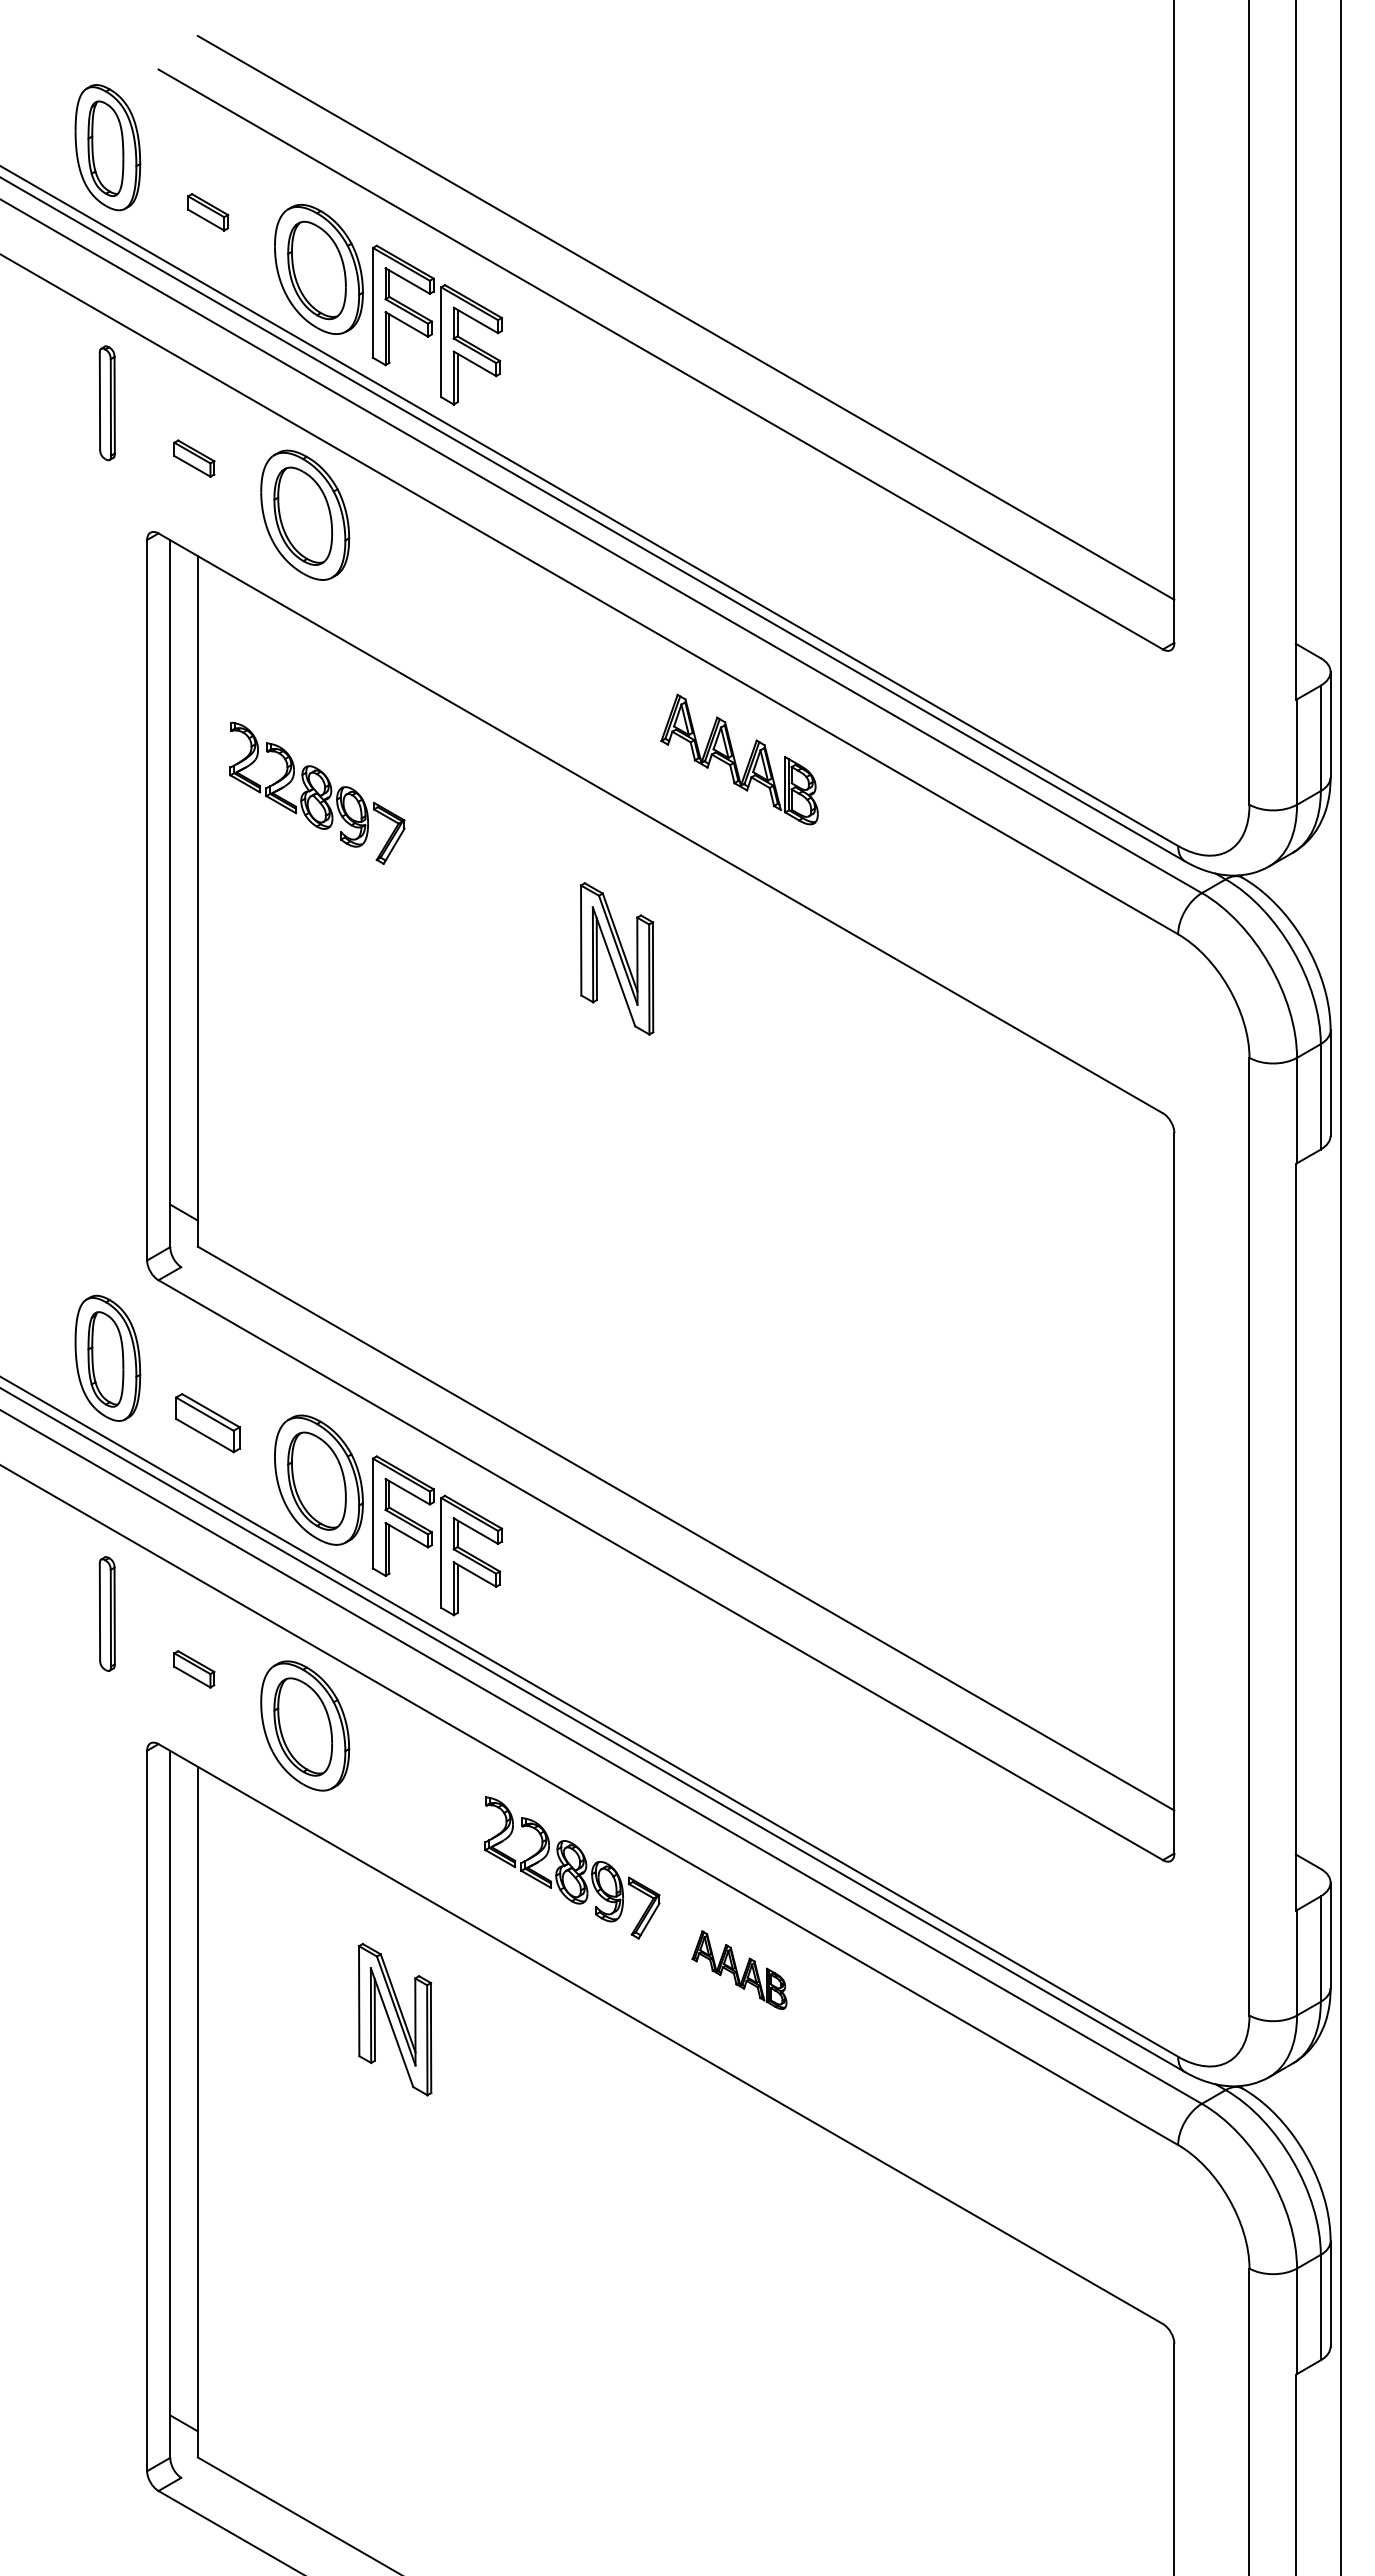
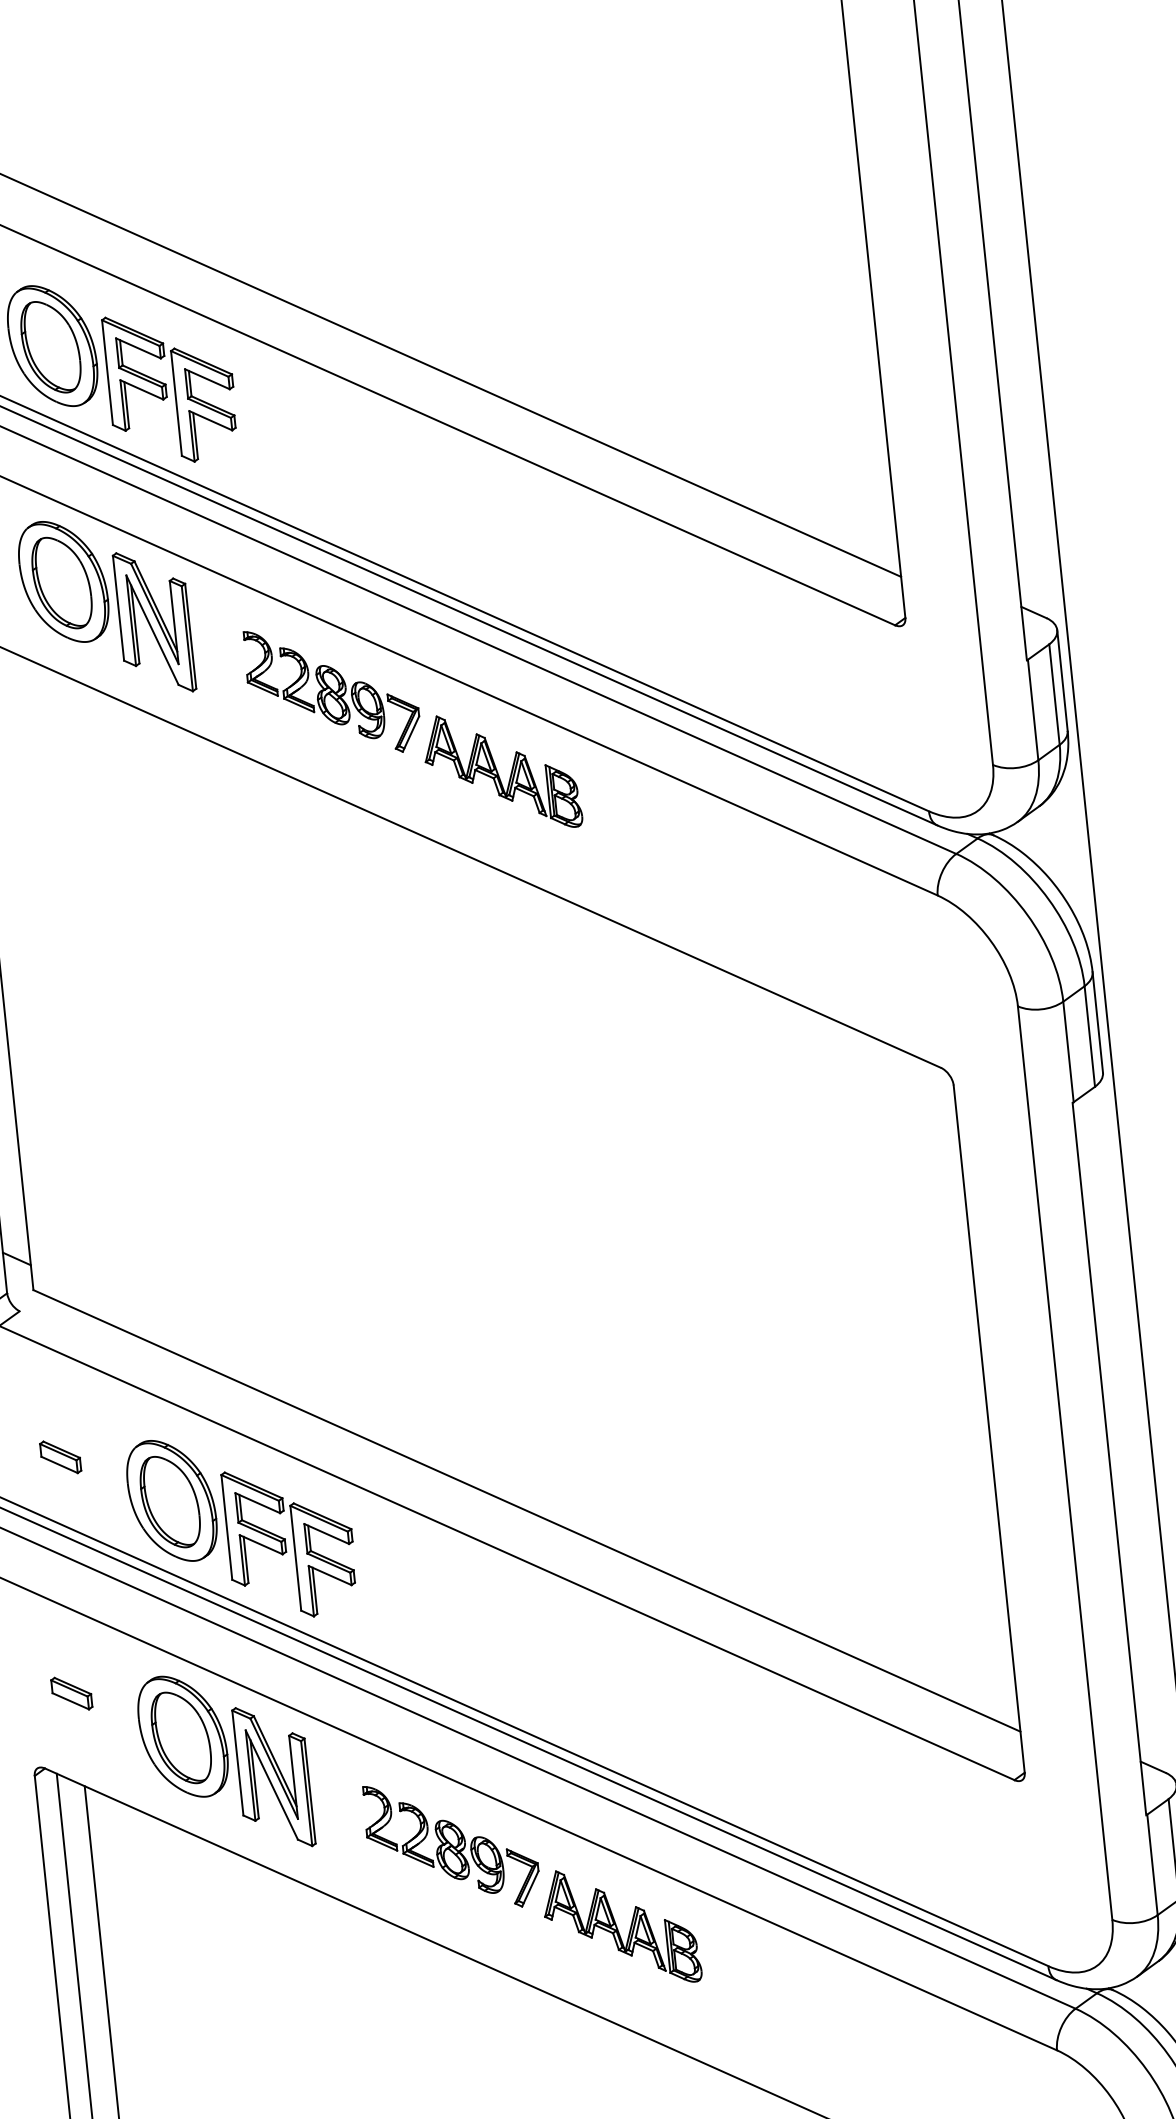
part: (317, 792) -> (332, 690), moved
part: (616, 958) -> (153, 621), moved
part: (208, 1422) -> (60, 1456), size x0.62
part: (739, 1969) -> (621, 1926), size x1.67
part: (395, 2019) -> (274, 1776), moved

